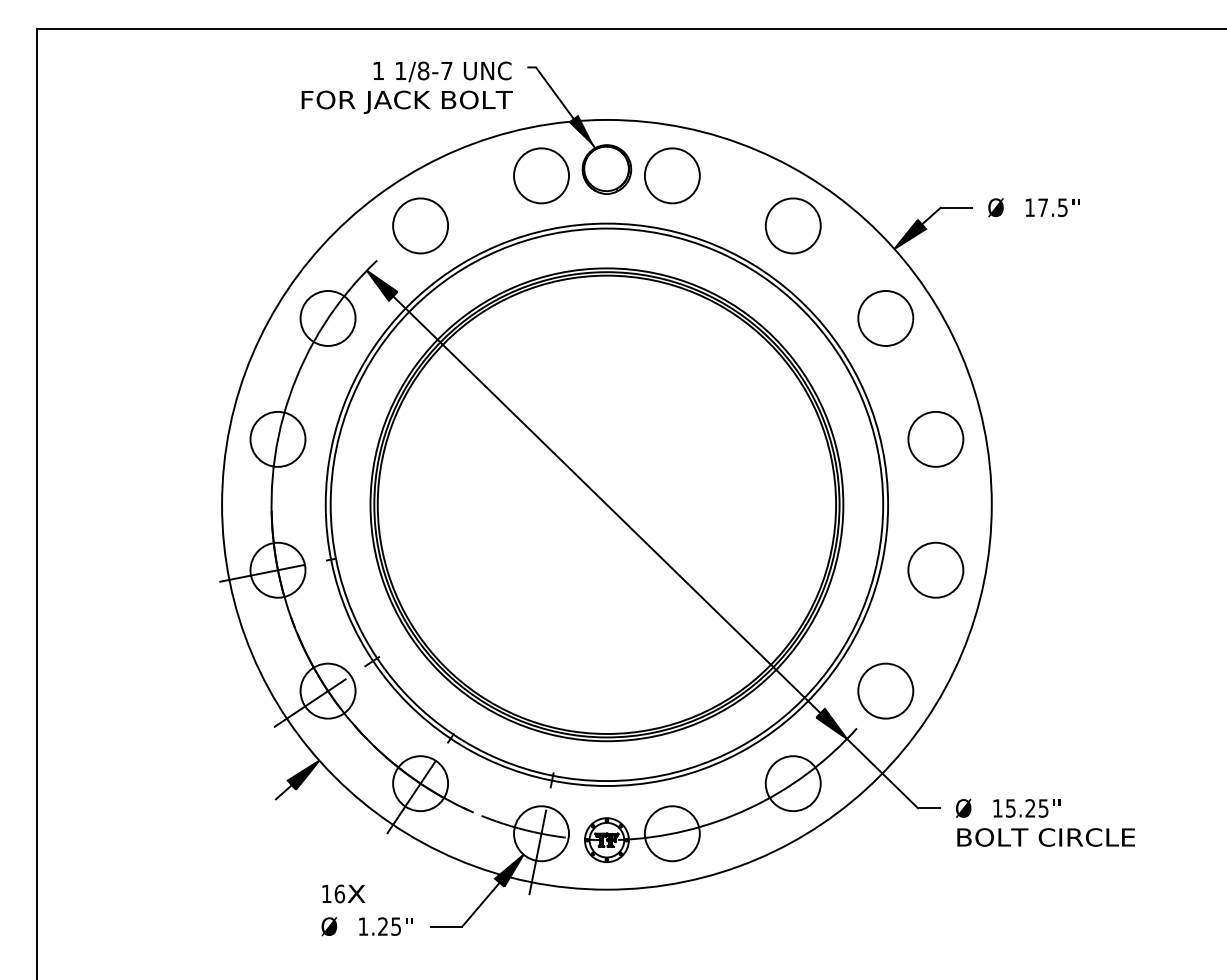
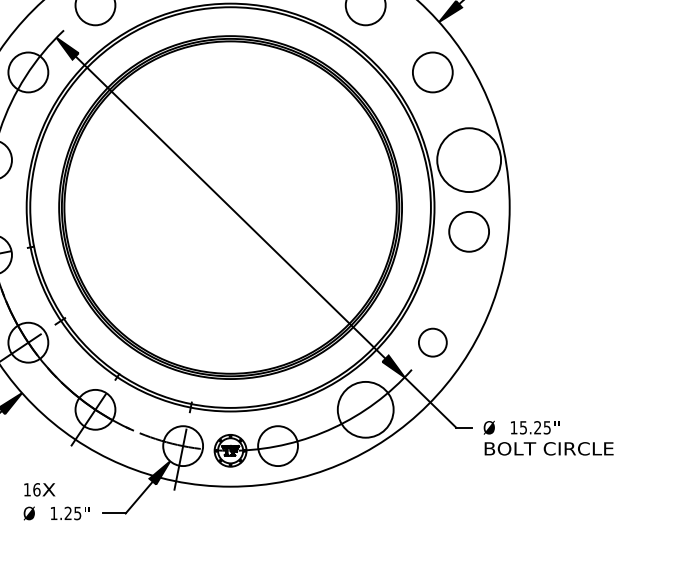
circle: (935, 438) -> (468, 159), size x1.6
circle: (935, 569) -> (468, 231), moved
circle: (885, 690) -> (432, 342), size x0.7
circle: (792, 783) -> (365, 409), size x1.4

